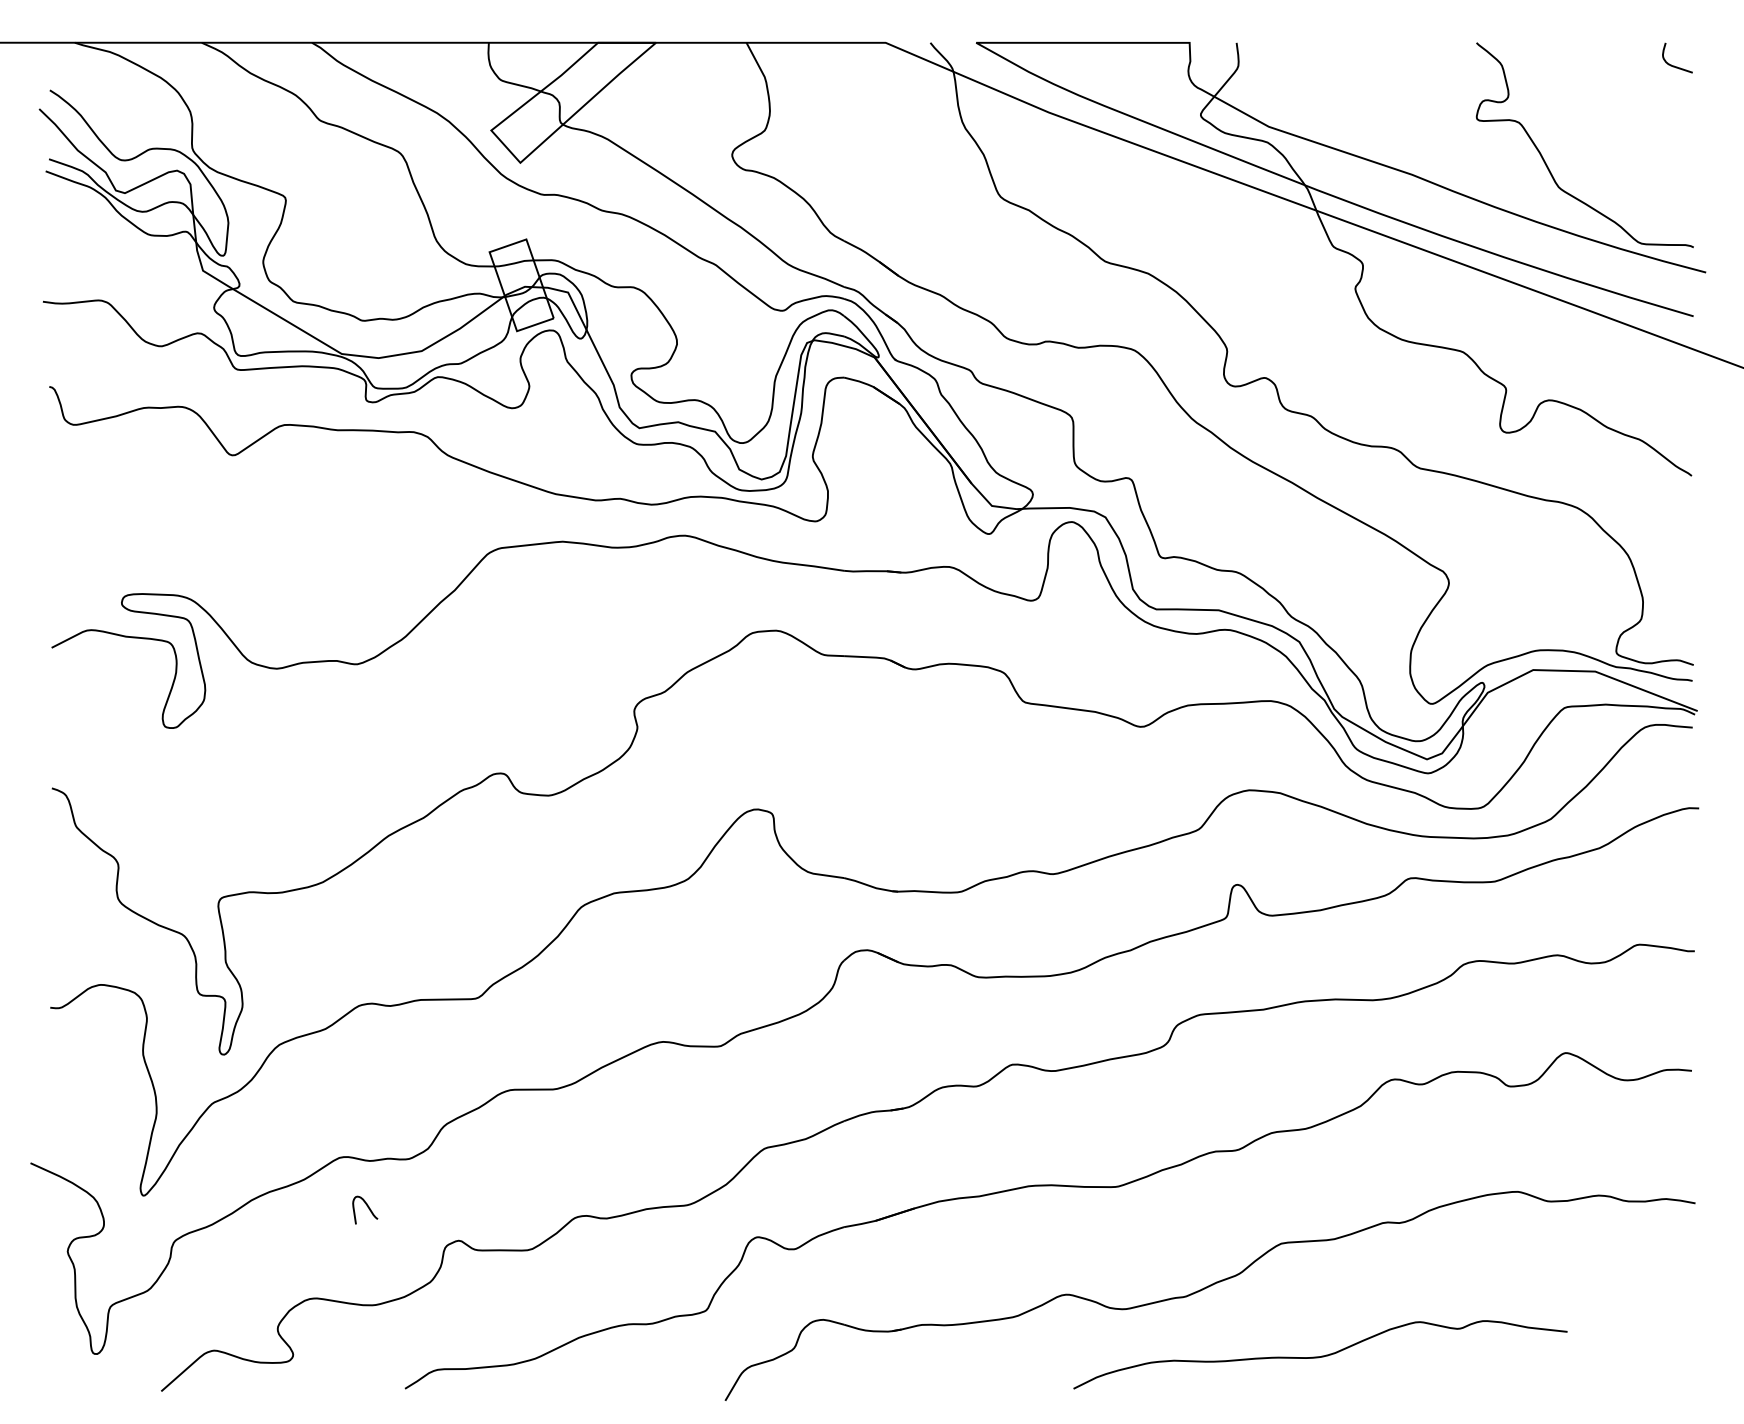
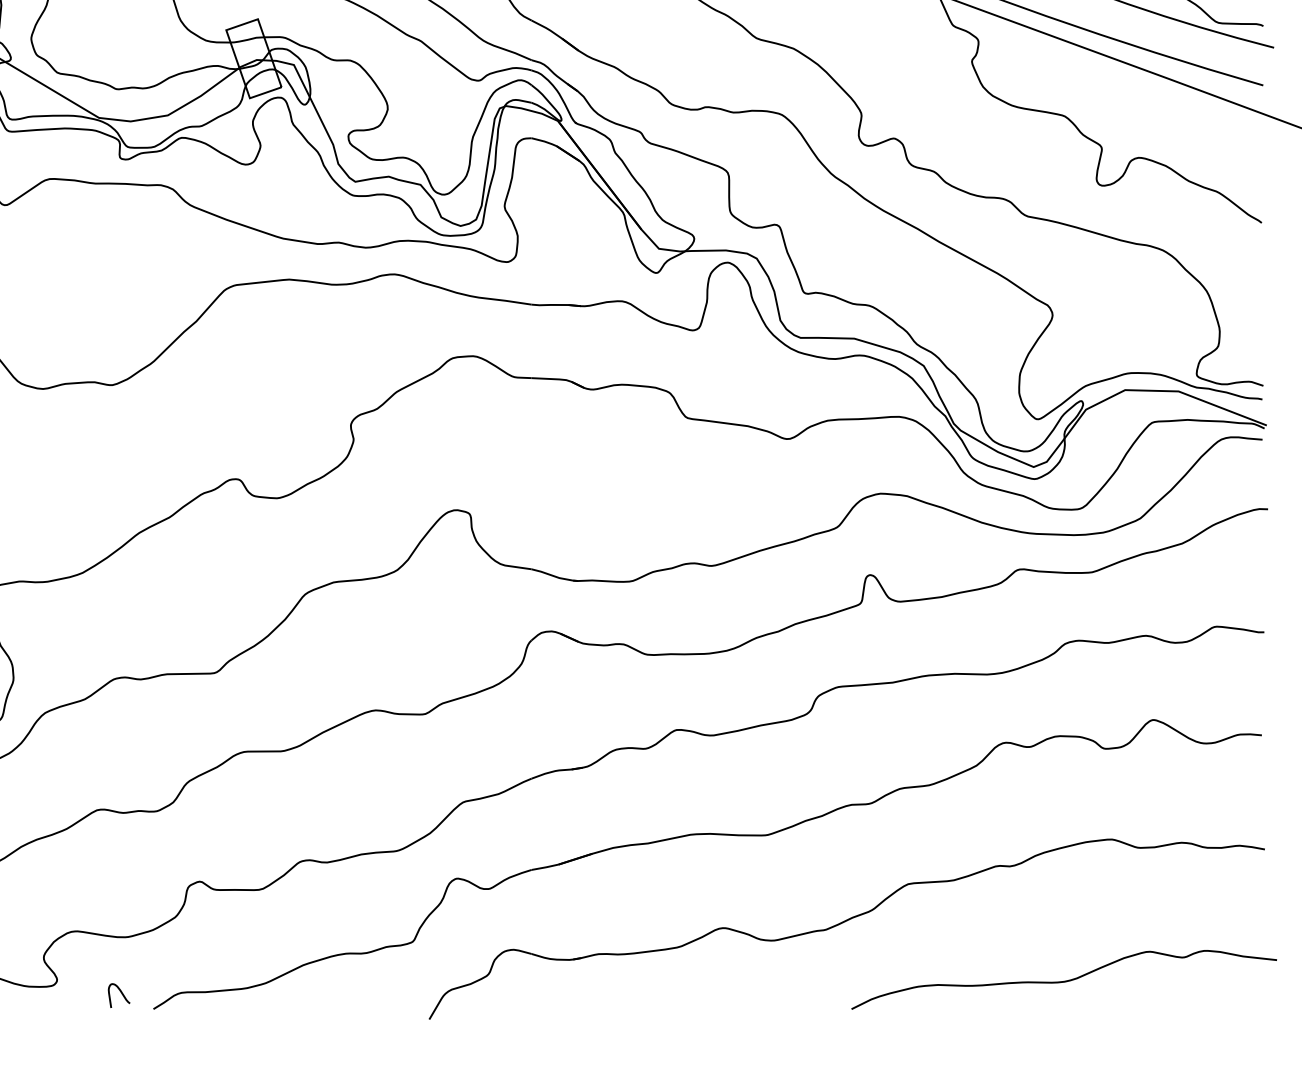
curve: (367, 1207) -> (121, 993), moved
curve: (1321, 1355) -> (1065, 980), moved

